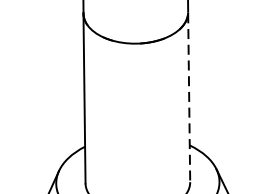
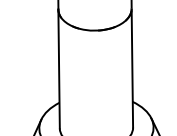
line: (189, 99) -> (132, 69), dashed -> solid

